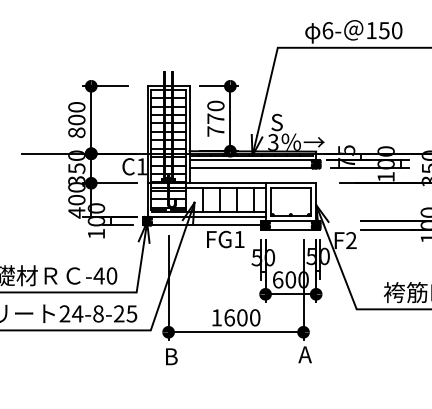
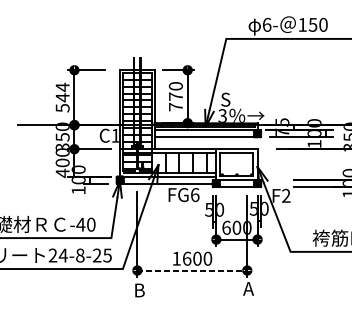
text: (76, 119) -> (62, 97), 800 -> 544
text: (239, 239) -> (195, 194), FG1 -> FG6
line: (236, 332) -> (192, 270), solid -> dashed

